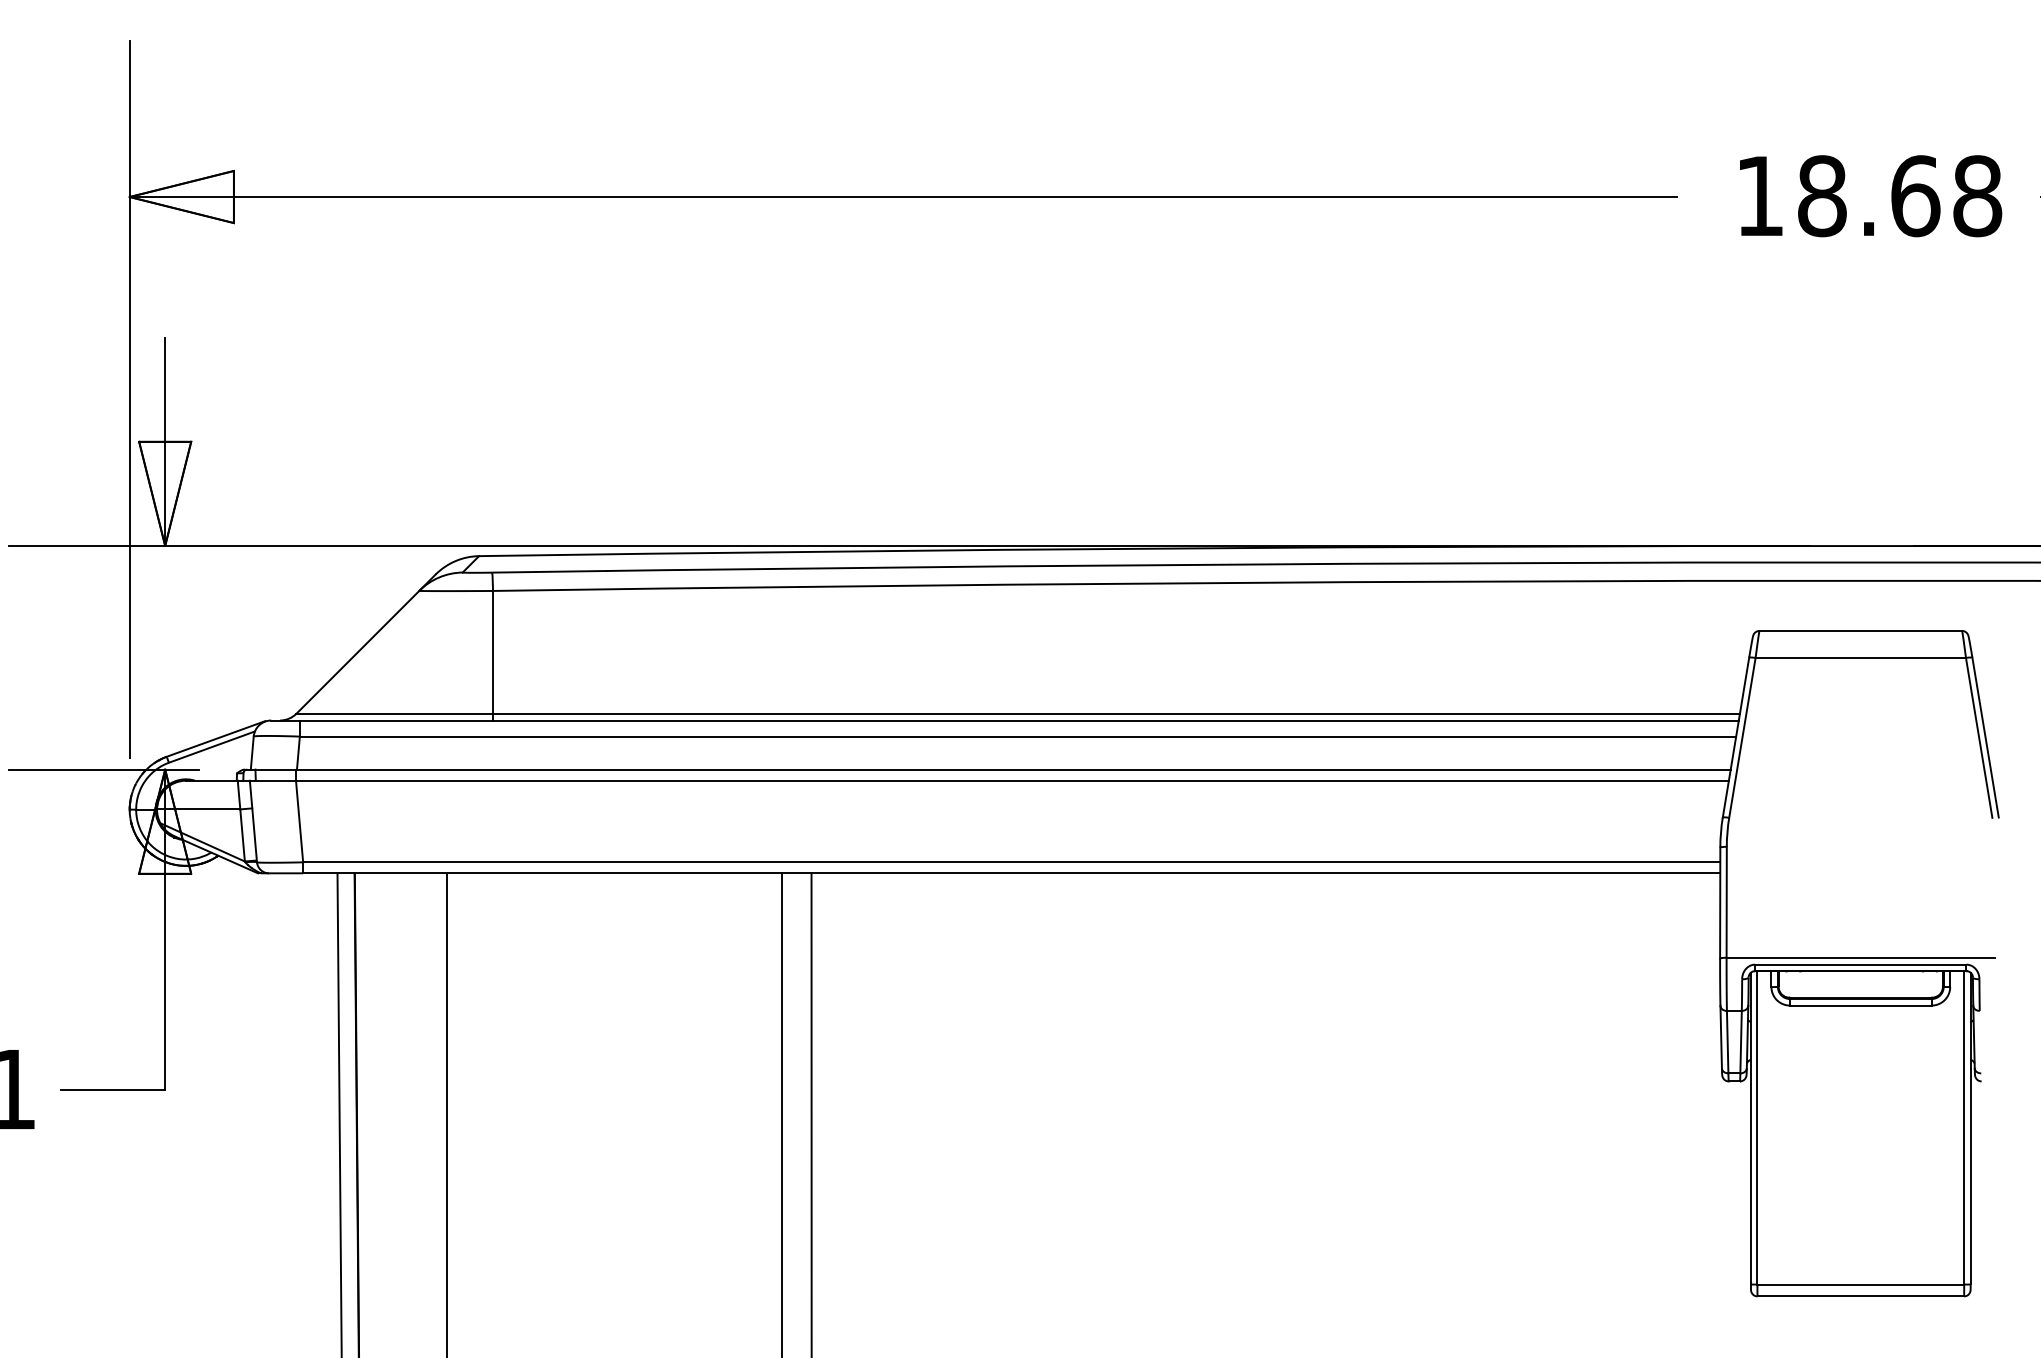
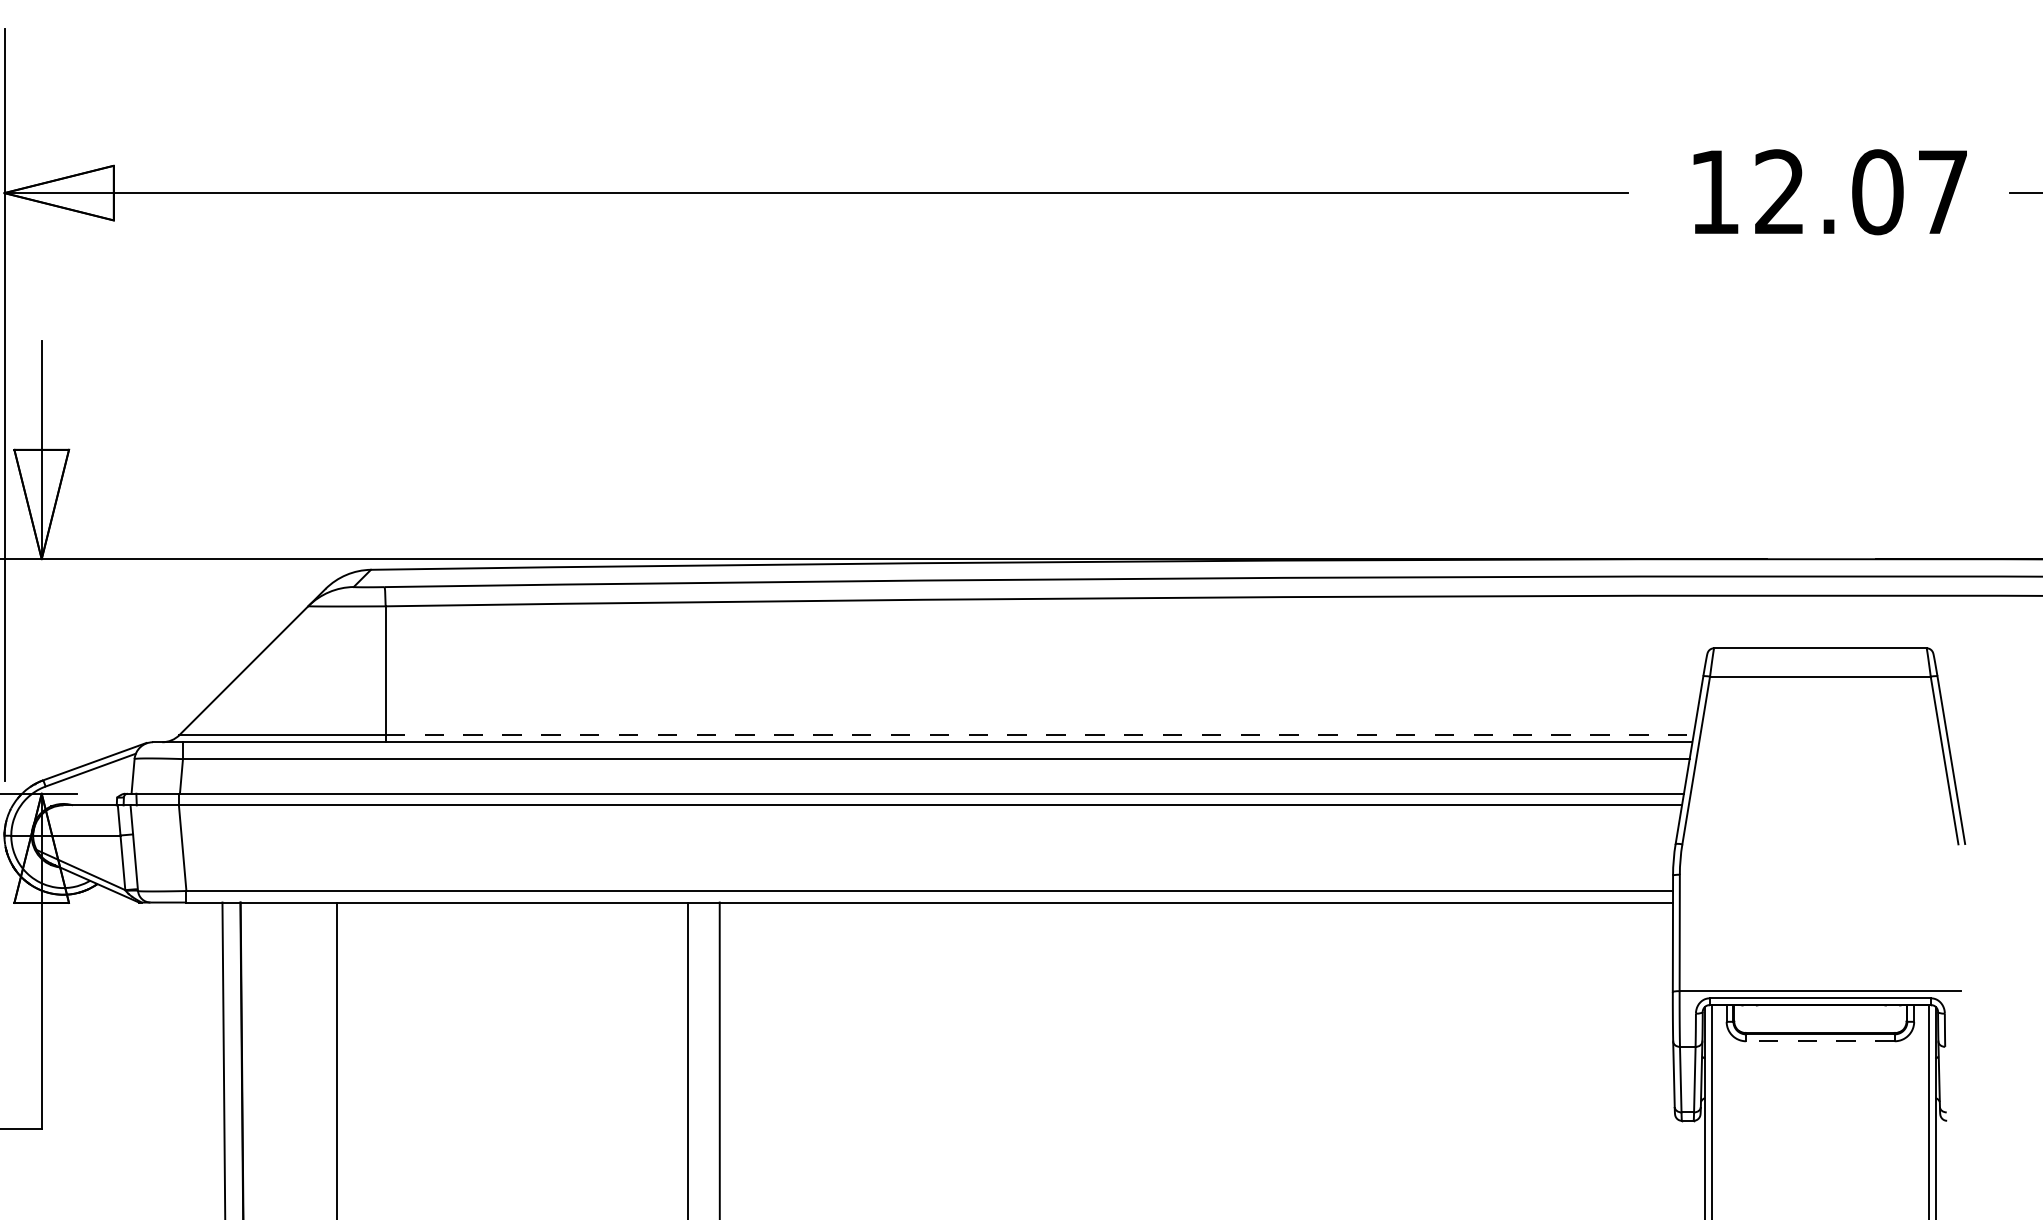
text: (1900, 196) -> (1862, 192), 18.68 -> 12.07
line: (1117, 713) -> (1040, 734), solid -> dashed
line: (1860, 1005) -> (1820, 1041), solid -> dashed

